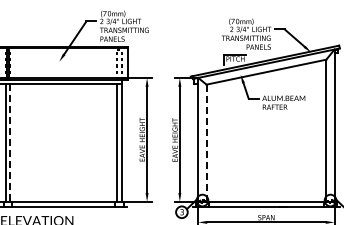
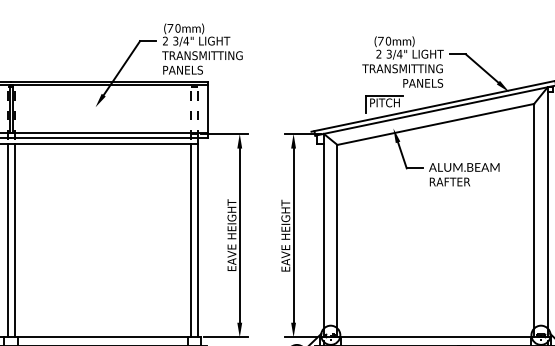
line: (10, 142) -> (15, 239), dashed -> solid
line: (206, 143) -> (337, 241), dashed -> solid

